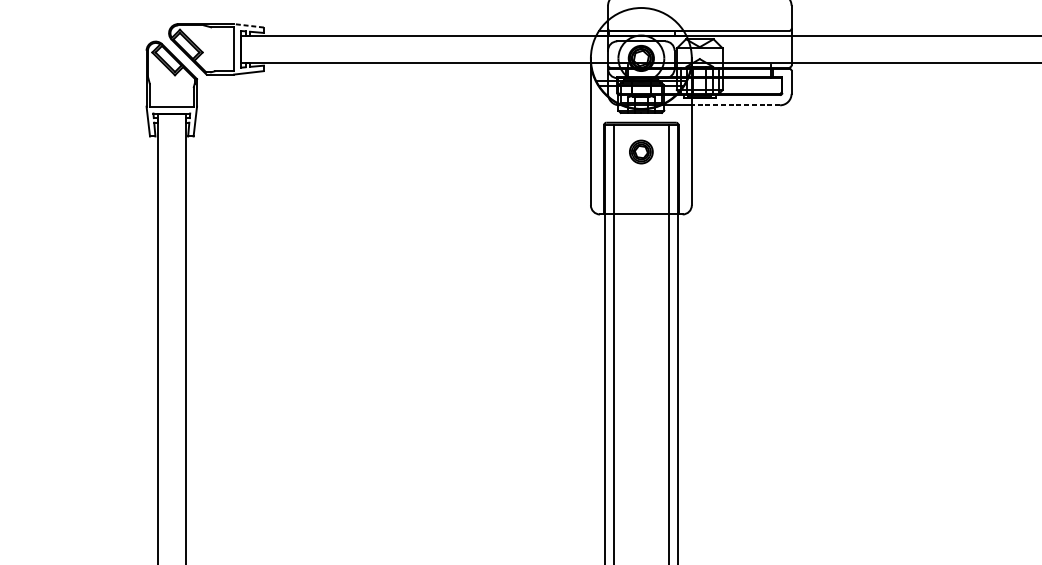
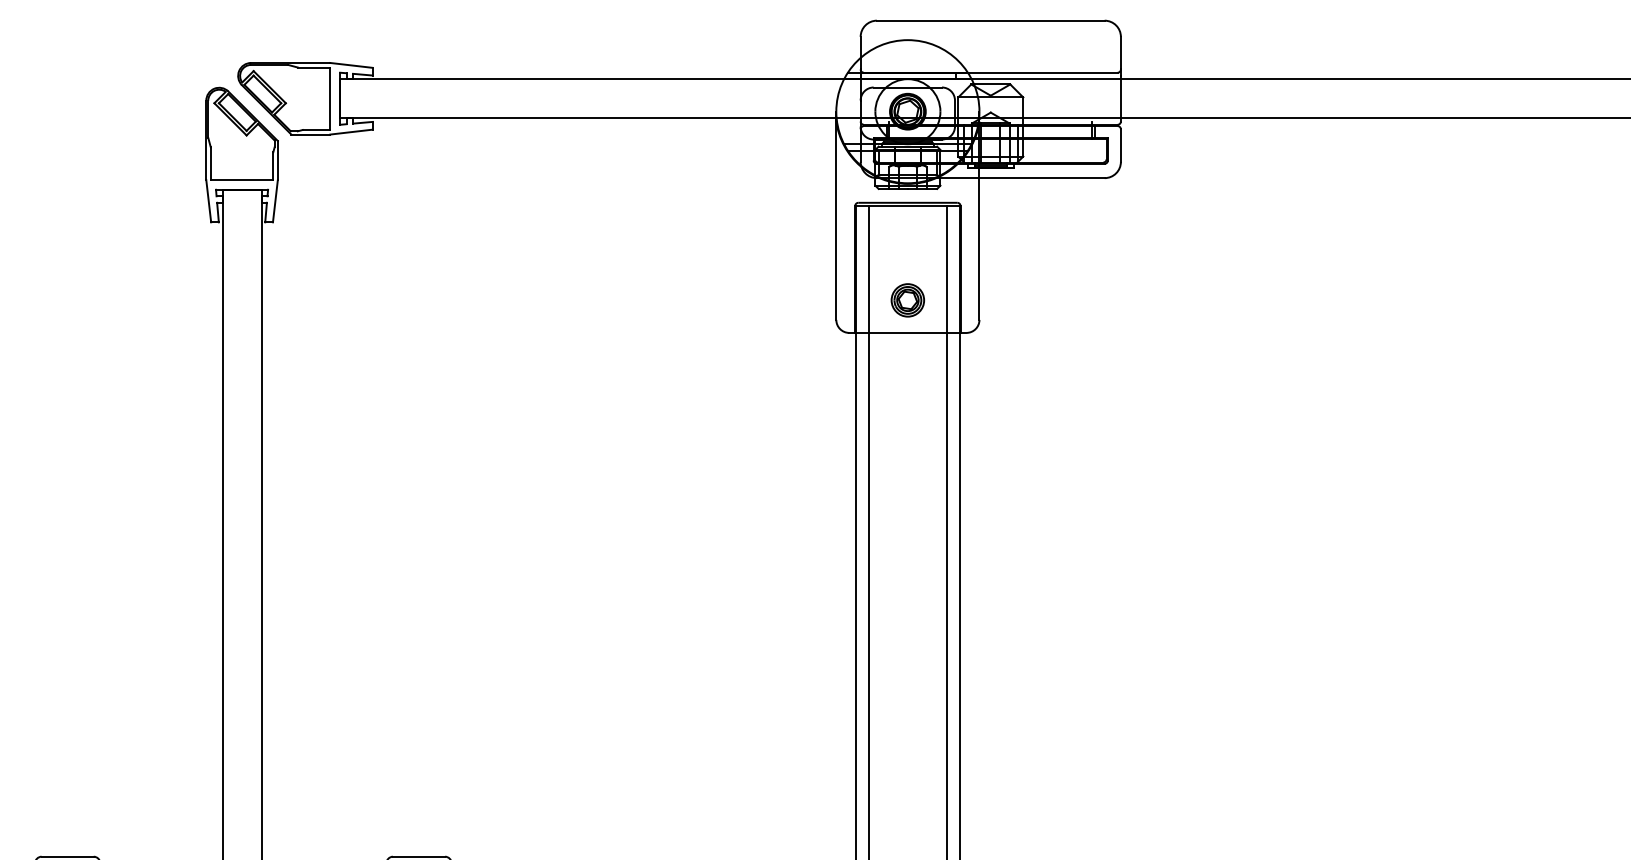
line: (248, 25) -> (351, 65), dashed -> solid
line: (736, 105) -> (1042, 178), dashed -> solid
part: (641, 152) -> (907, 300), moved

